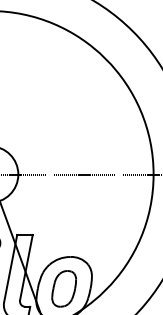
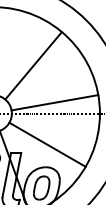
line: (51, 100) -> (33, 65), added
line: (83, 157) -> (54, 102), added
line: (73, 222) -> (47, 144), added

